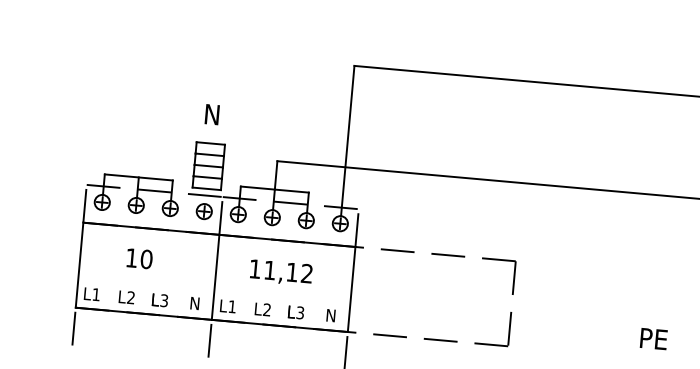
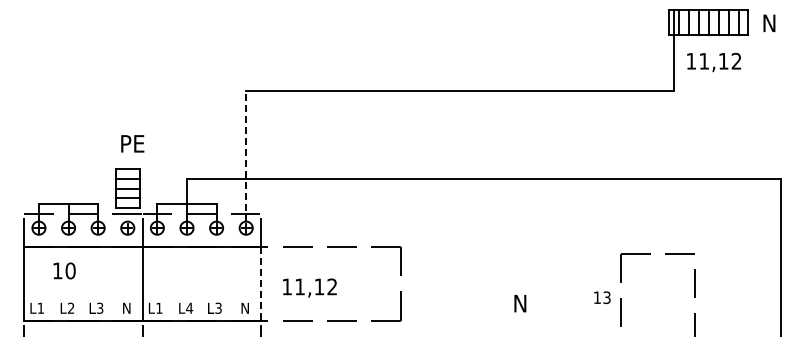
text: (219, 114) -> (133, 143), N -> PE
line: (348, 140) -> (246, 155), solid -> dashed
text: (139, 258) -> (64, 270), moved
text: (280, 272) -> (309, 287), moved
line: (352, 289) -> (261, 284), solid -> dashed
text: (267, 309) -> (189, 307), L2 -> L4
text: (654, 338) -> (526, 303), PE -> N

